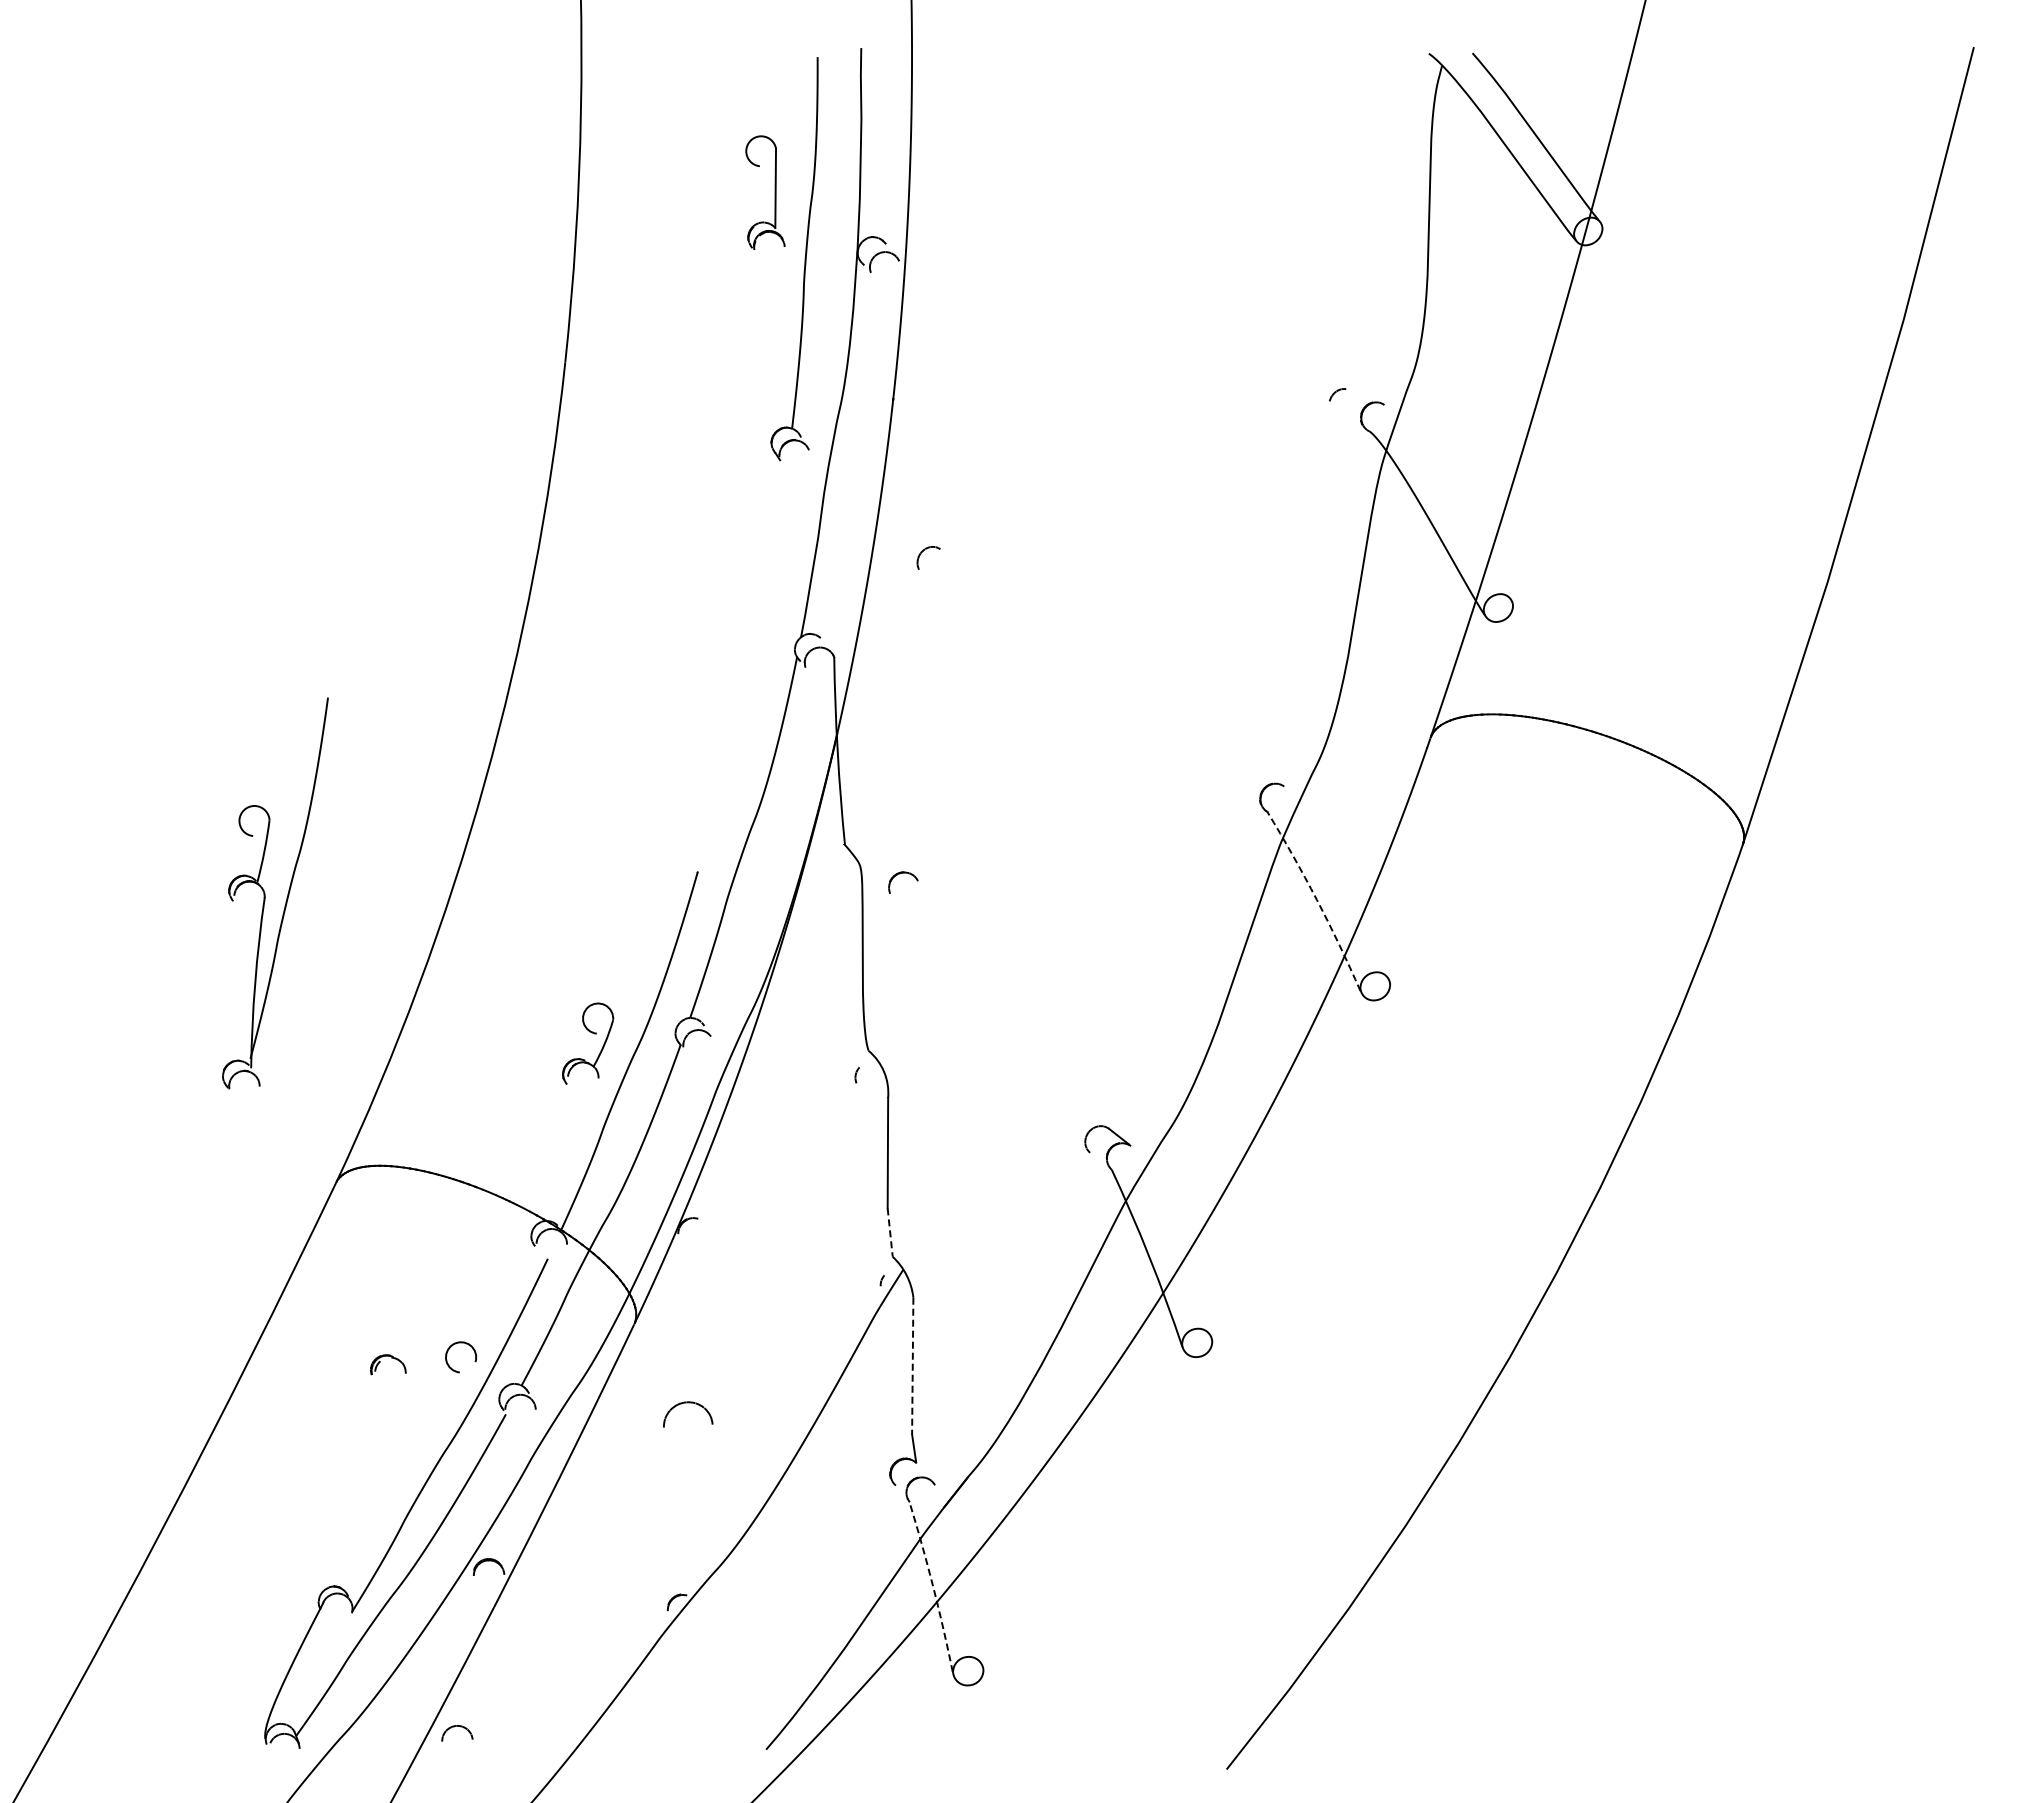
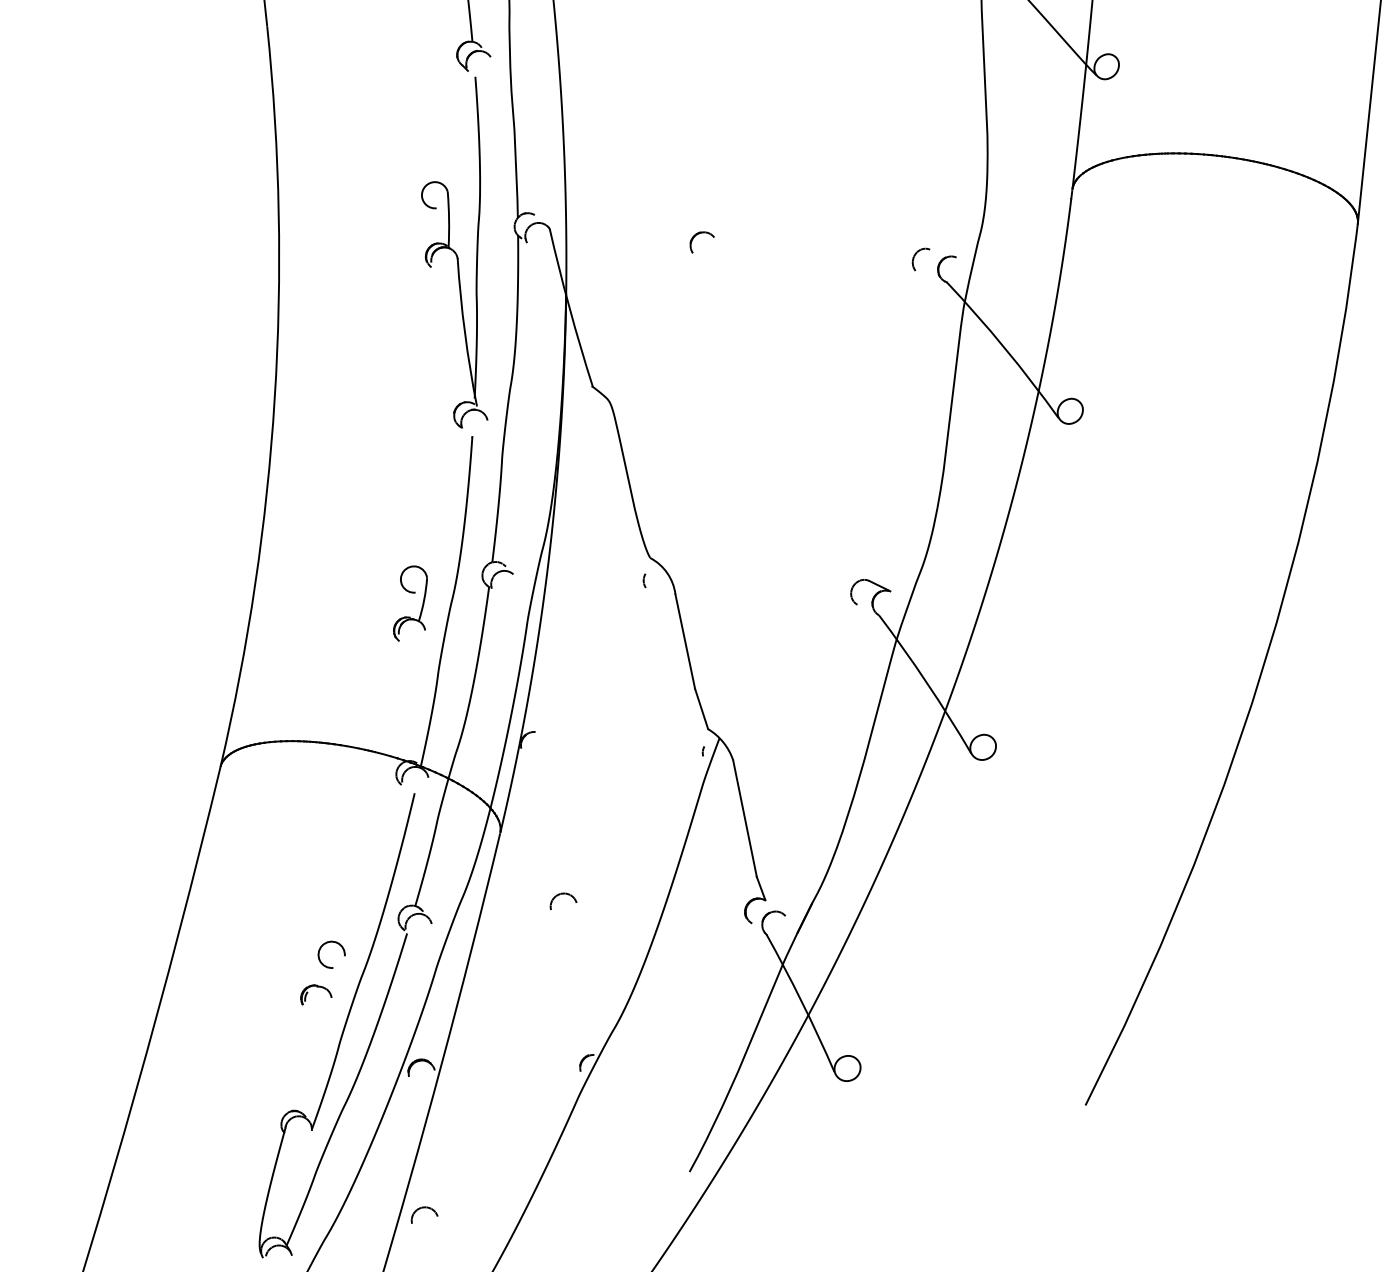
part: (925, 550) -> (917, 253), moved
part: (899, 874) -> (697, 235), moved
part: (265, 893) -> (457, 255), moved
arc: (1316, 899) -> (1004, 348), dashed -> solid
line: (890, 1233) -> (702, 709), dashed -> solid
arc: (447, 1355) -> (319, 955), moved
part: (391, 1358) -> (316, 987), moved
line: (912, 1366) -> (744, 819), dashed -> solid
part: (688, 1413) -> (562, 899), size x0.62
arc: (933, 1586) -> (802, 1002), dashed -> solid

